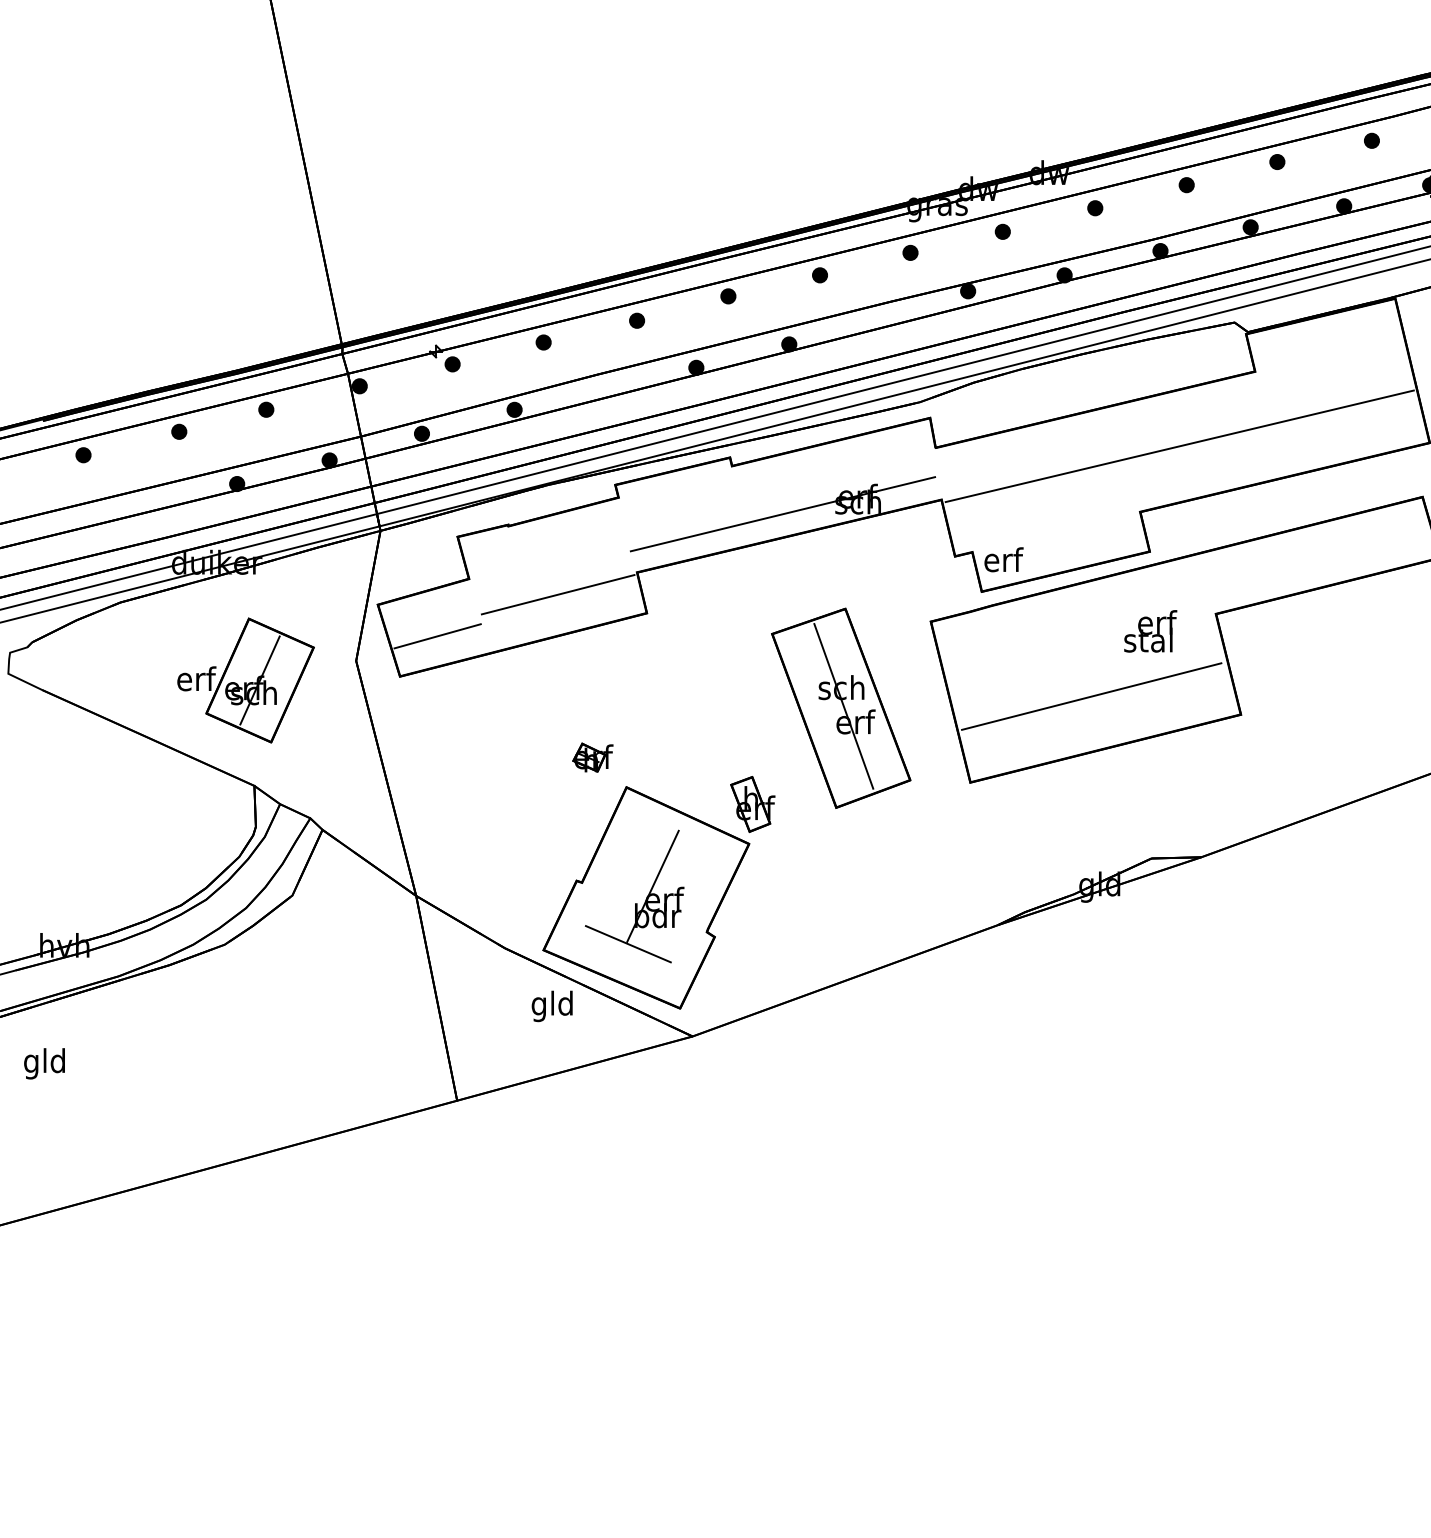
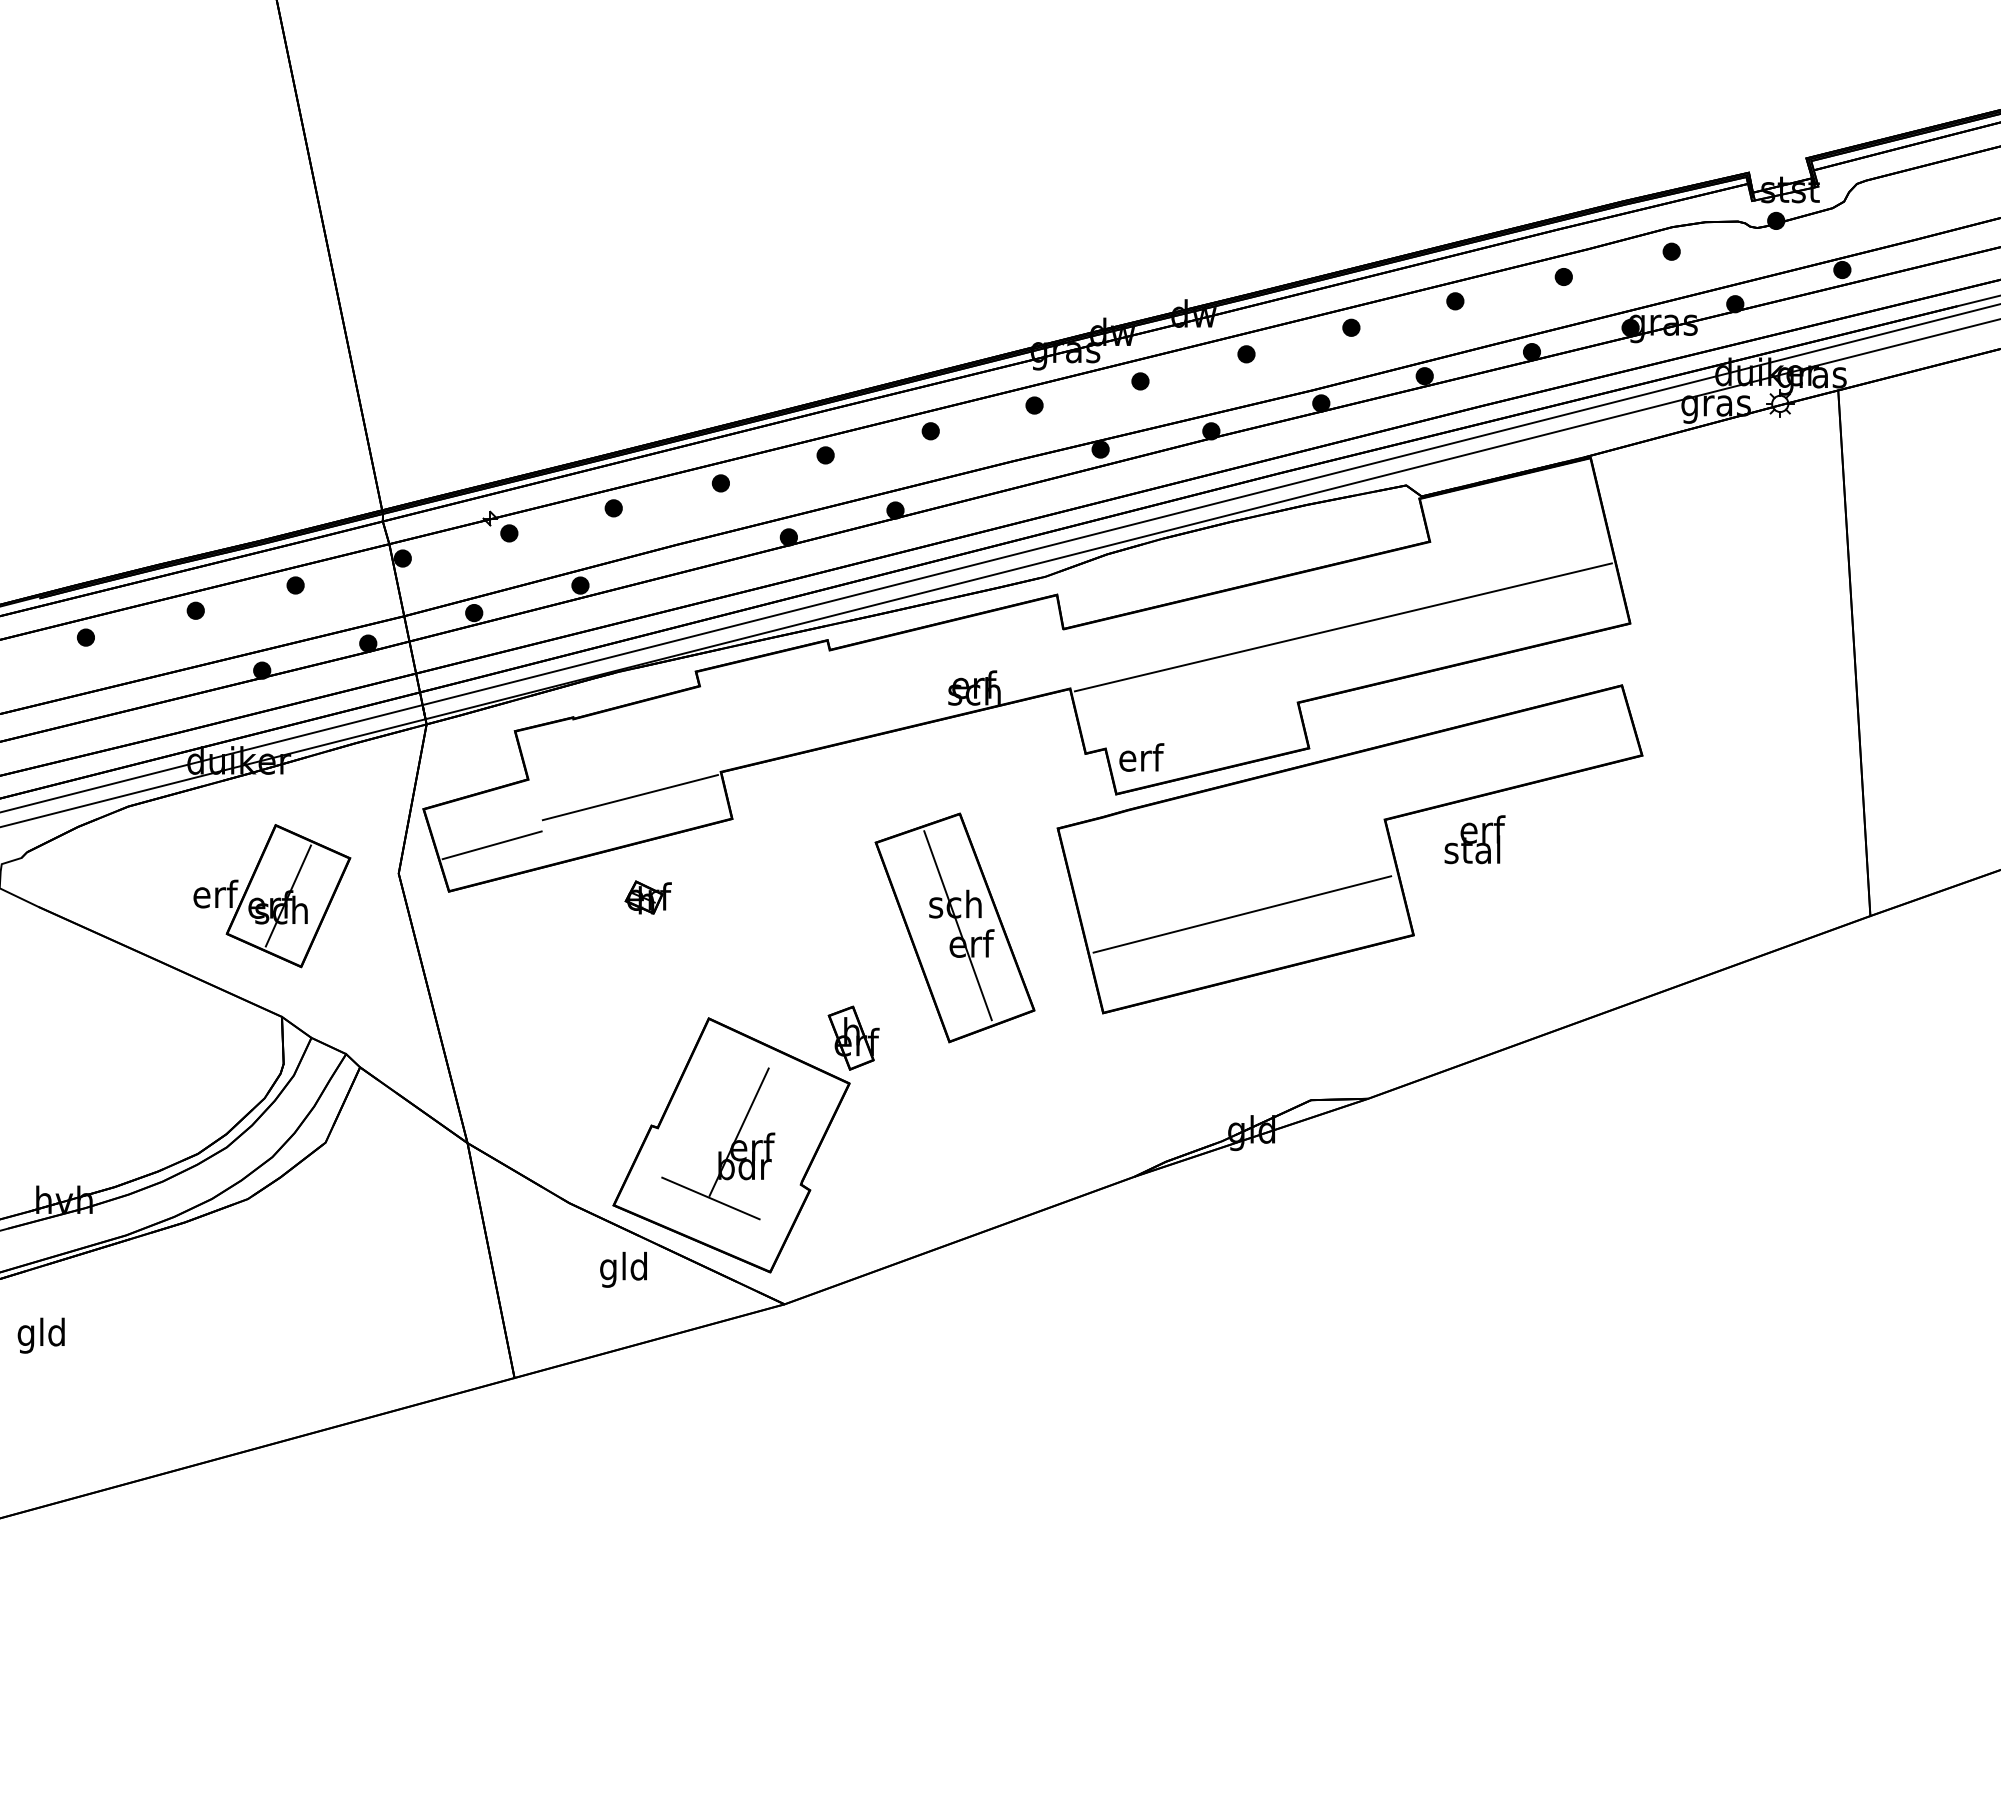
line: (782, 513) -> (887, 704), removed
text: (1150, 631) -> (1474, 839), moved
part: (592, 757) -> (647, 897), moved

